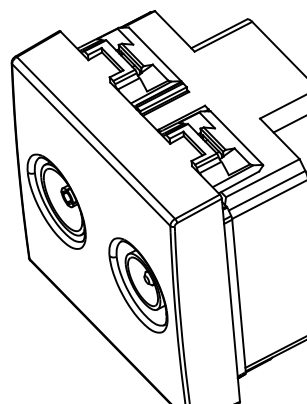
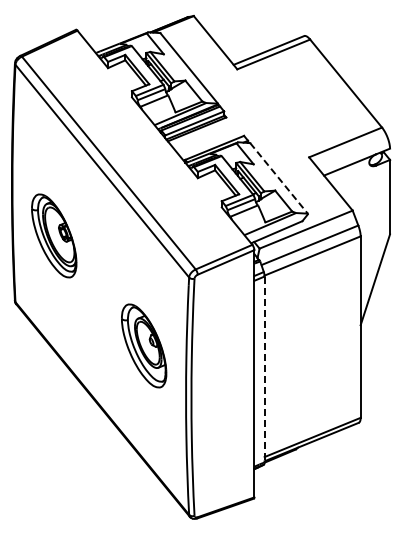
line: (237, 138) -> (279, 178), solid -> dashed
part: (55, 201) -> (53, 235), size x0.7
part: (137, 285) -> (143, 345), size x0.7
line: (238, 296) -> (264, 369), solid -> dashed

